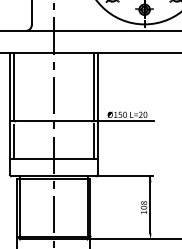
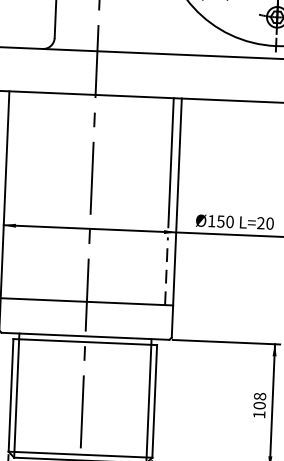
line: (14, 86) -> (15, 157), removed
line: (93, 140) -> (166, 269), solid -> dashed
line: (14, 141) -> (11, 265), removed

